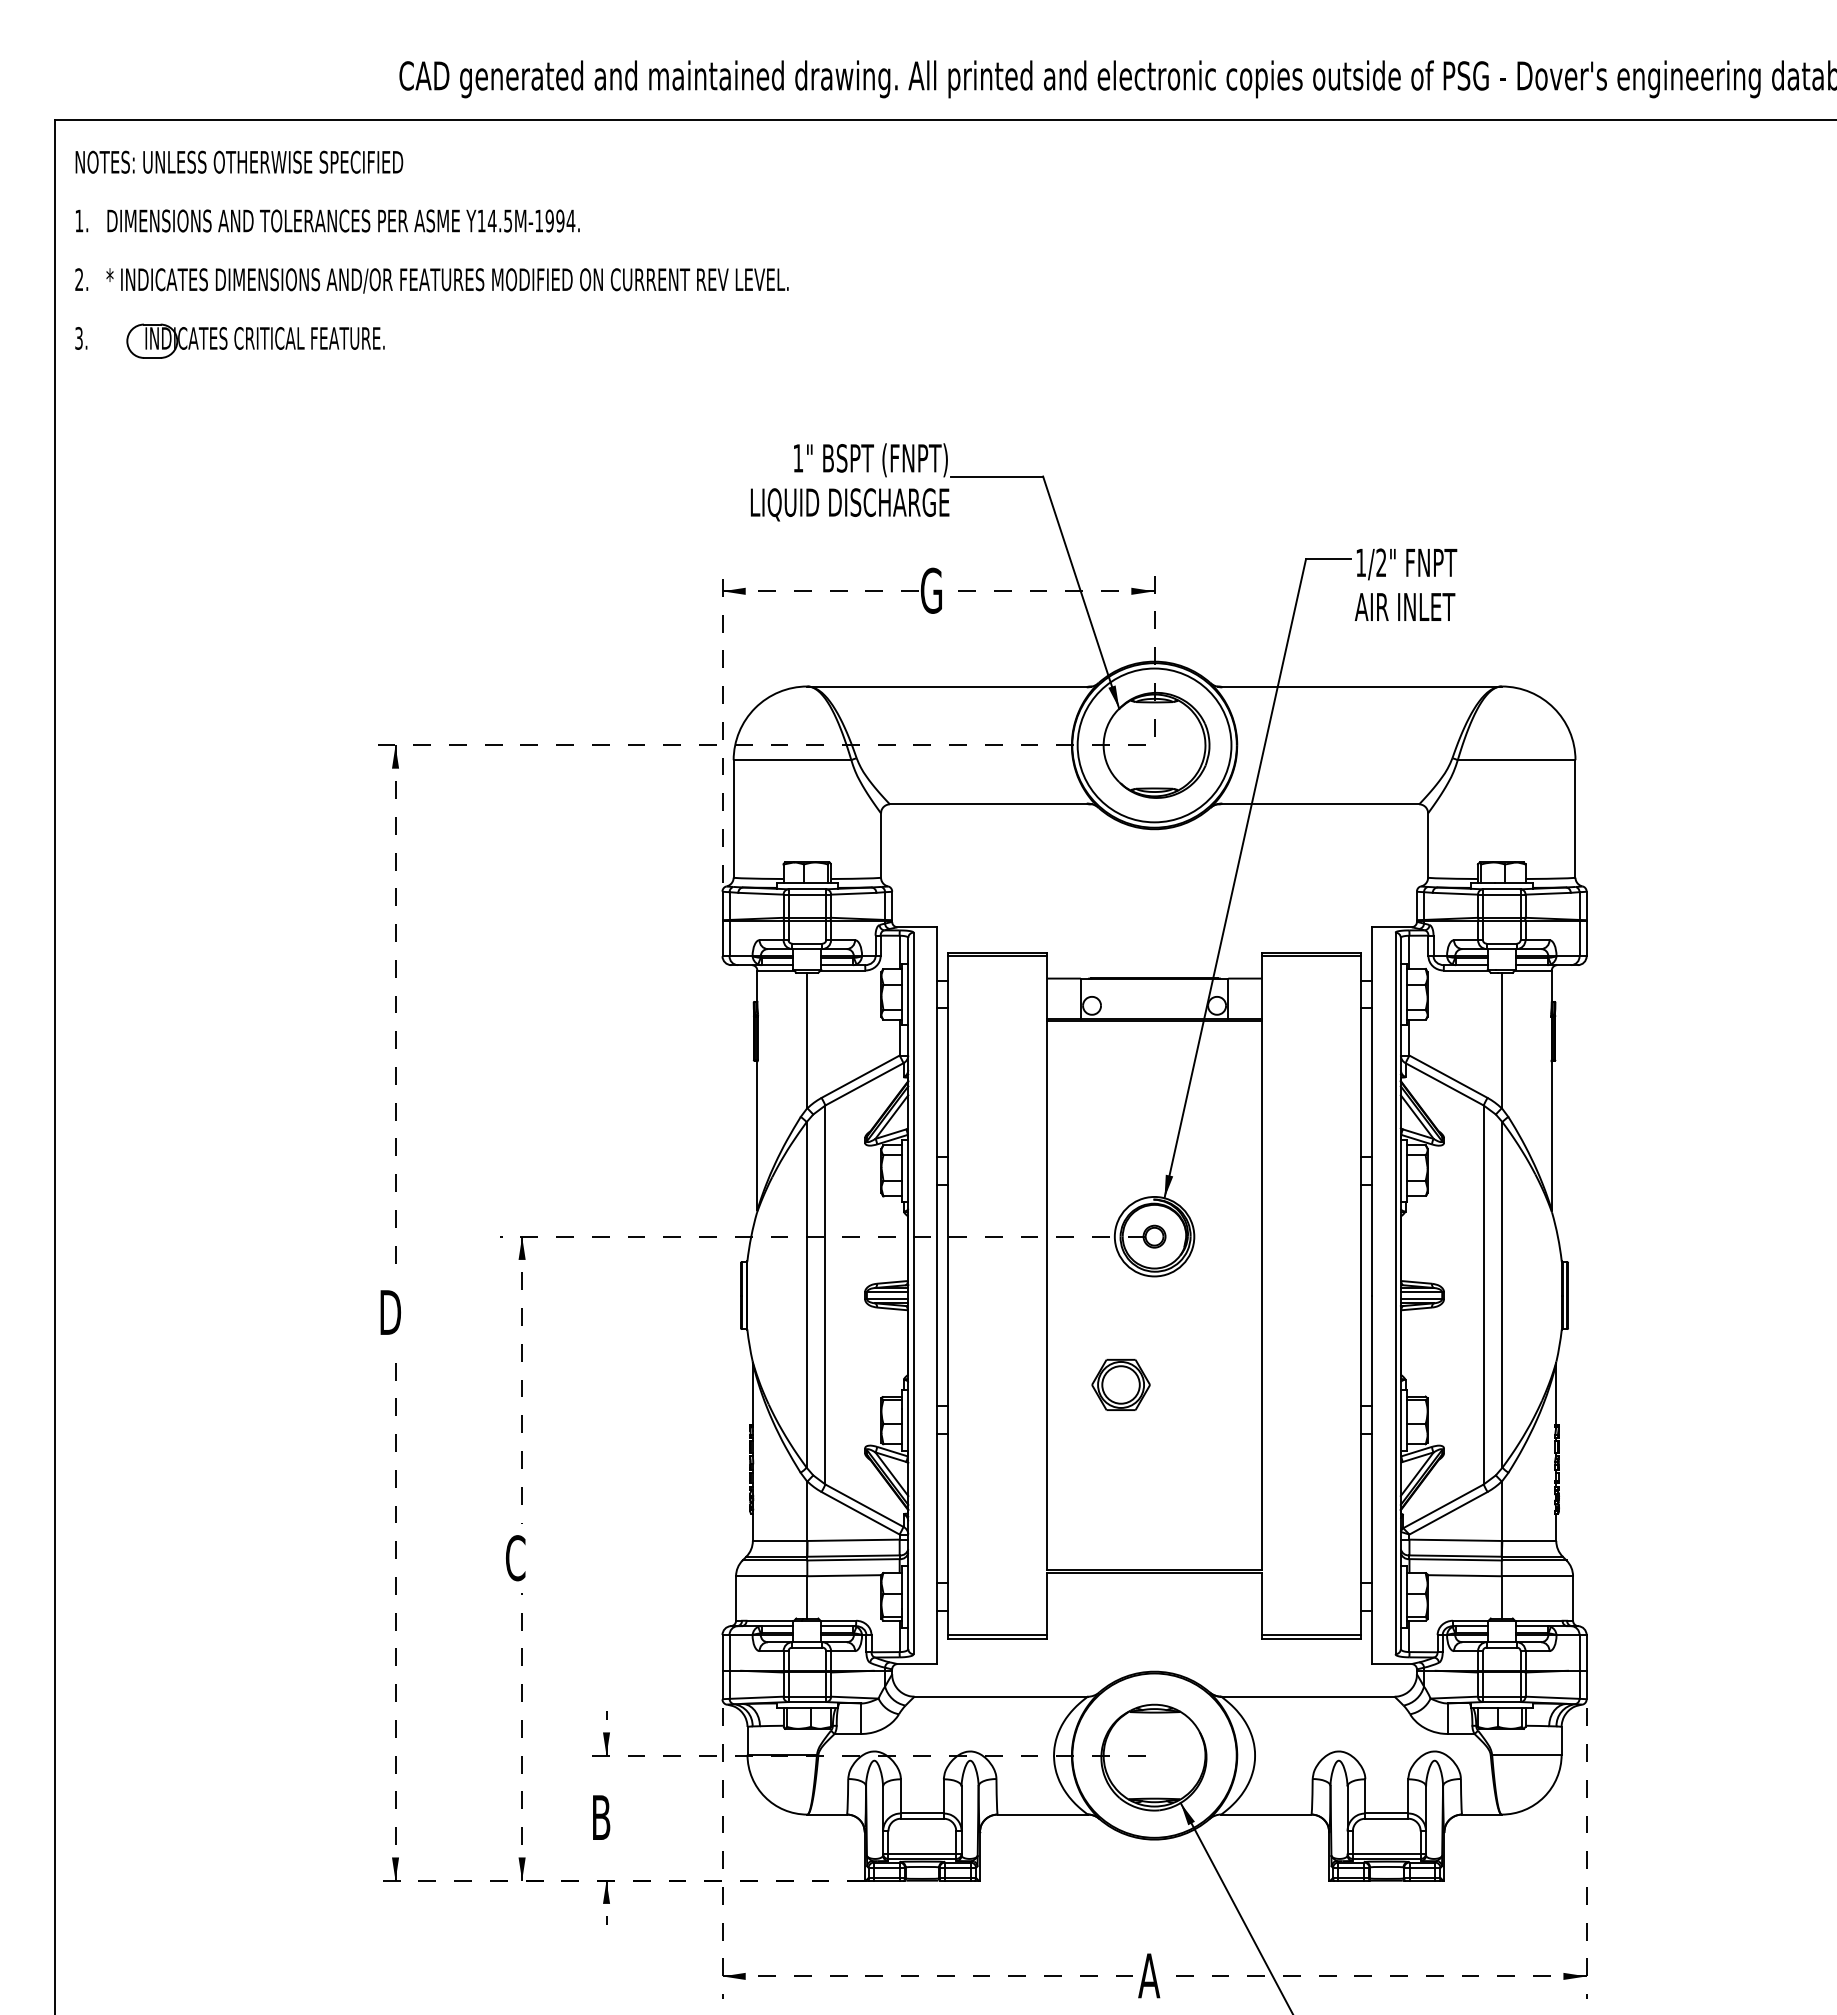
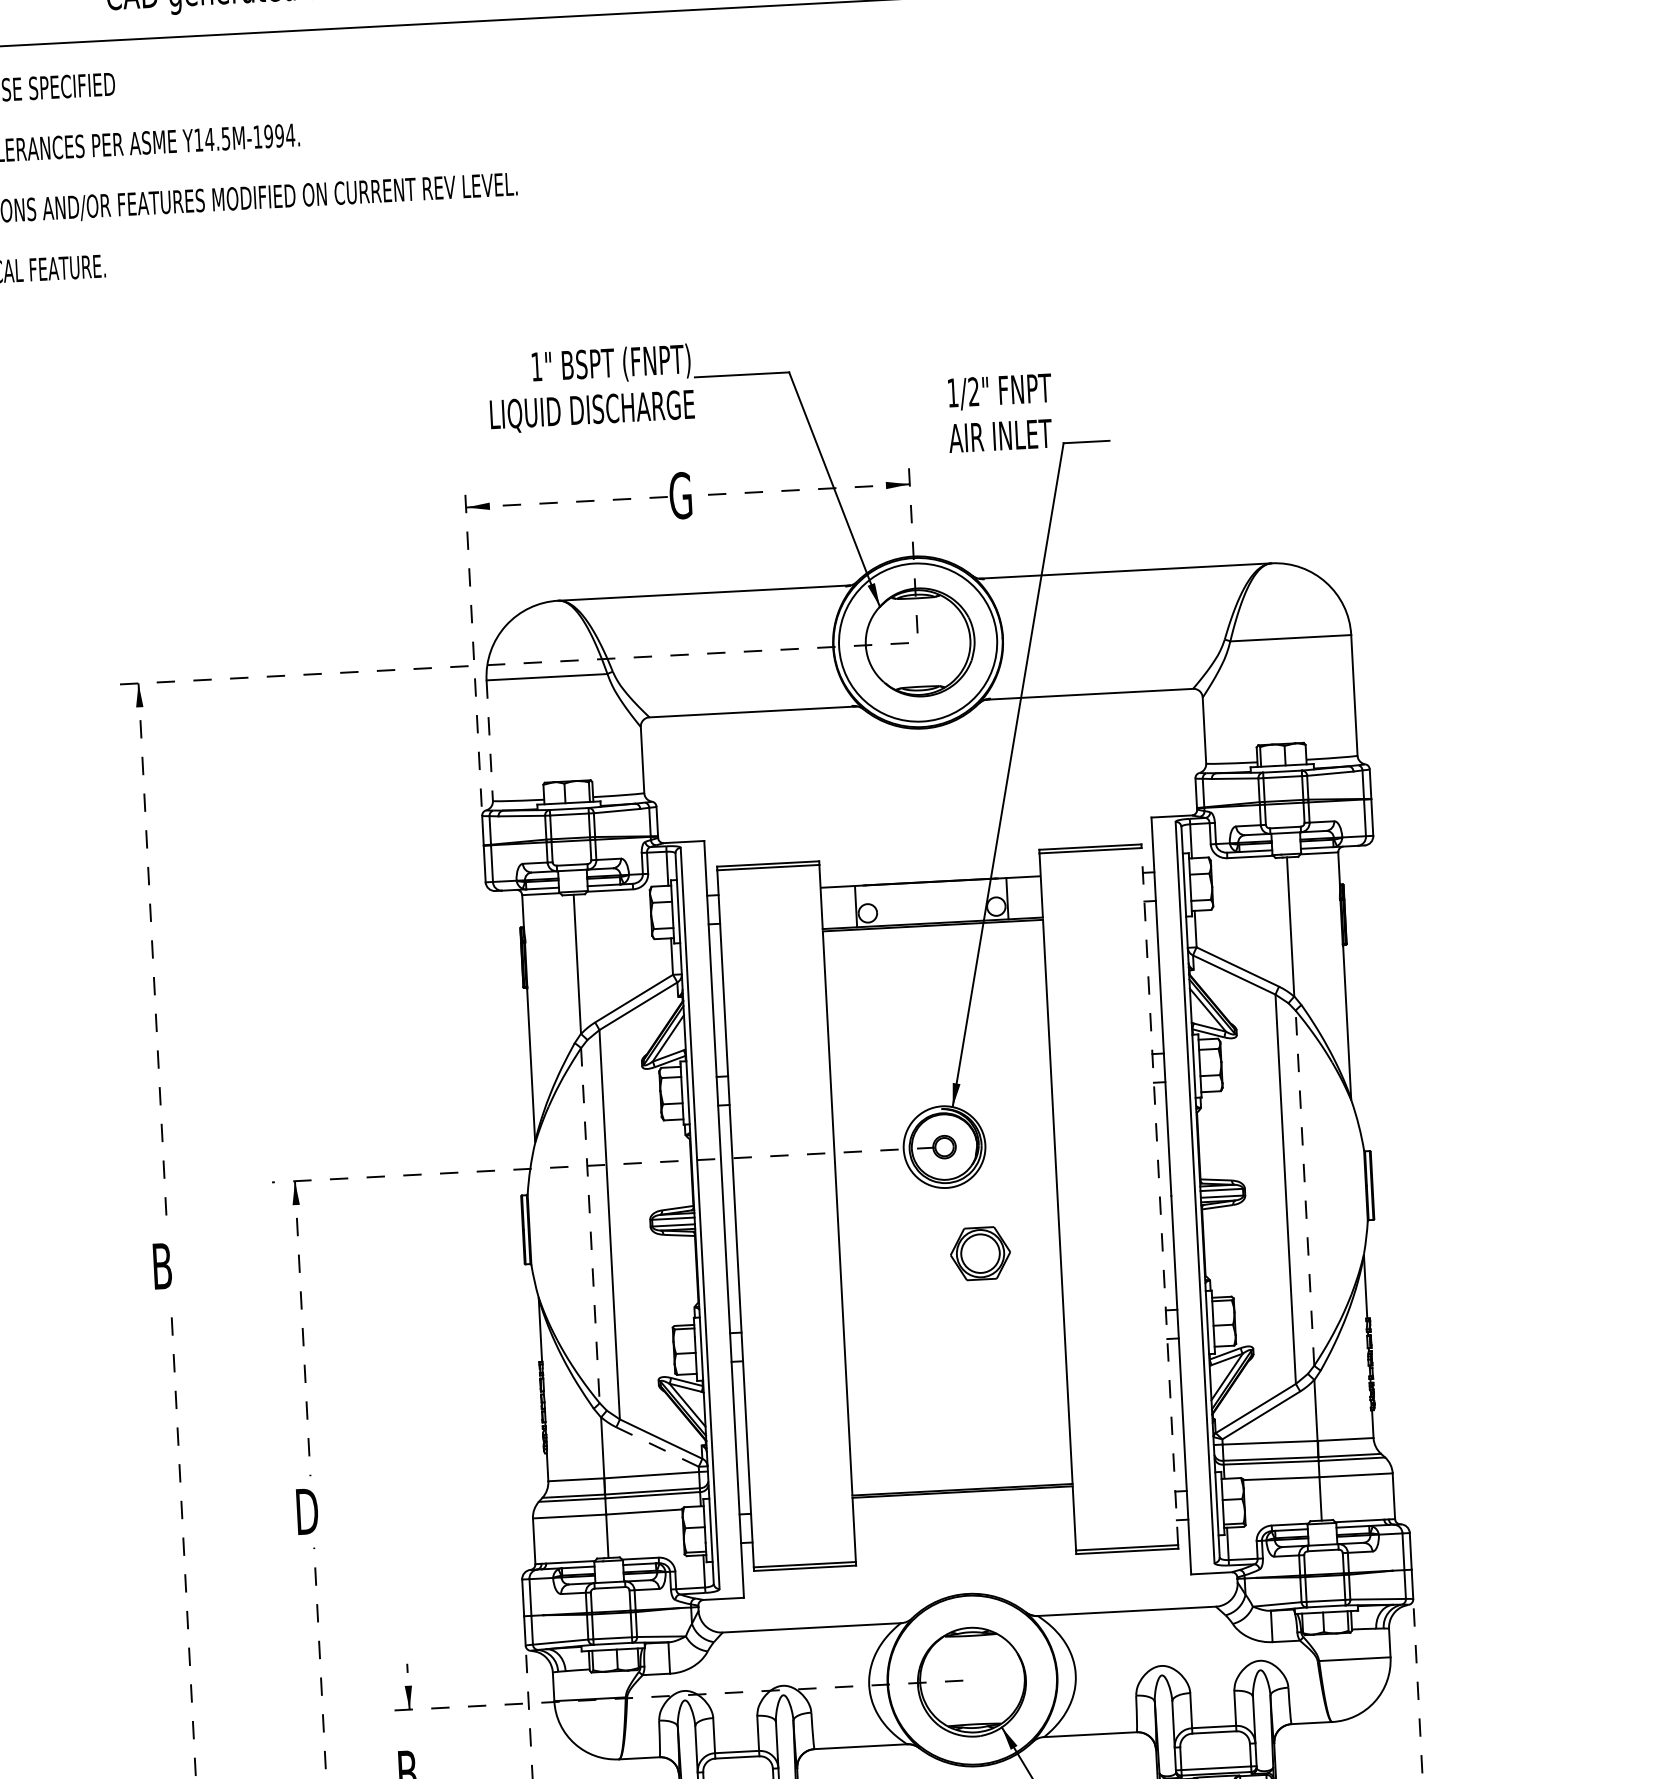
text: (1405, 584) -> (999, 412), moved
line: (733, 818) -> (489, 740), solid -> dashed
line: (806, 1294) -> (590, 1225), solid -> dashed
line: (1502, 1294) -> (1305, 1187), solid -> dashed
line: (1361, 1295) -> (1160, 1196), solid -> dashed
text: (392, 1312) -> (165, 1266), D -> B
part: (1120, 1384) -> (979, 1253), moved
line: (860, 1513) -> (657, 1447), solid -> dashed
text: (516, 1558) -> (306, 1512), C -> D

